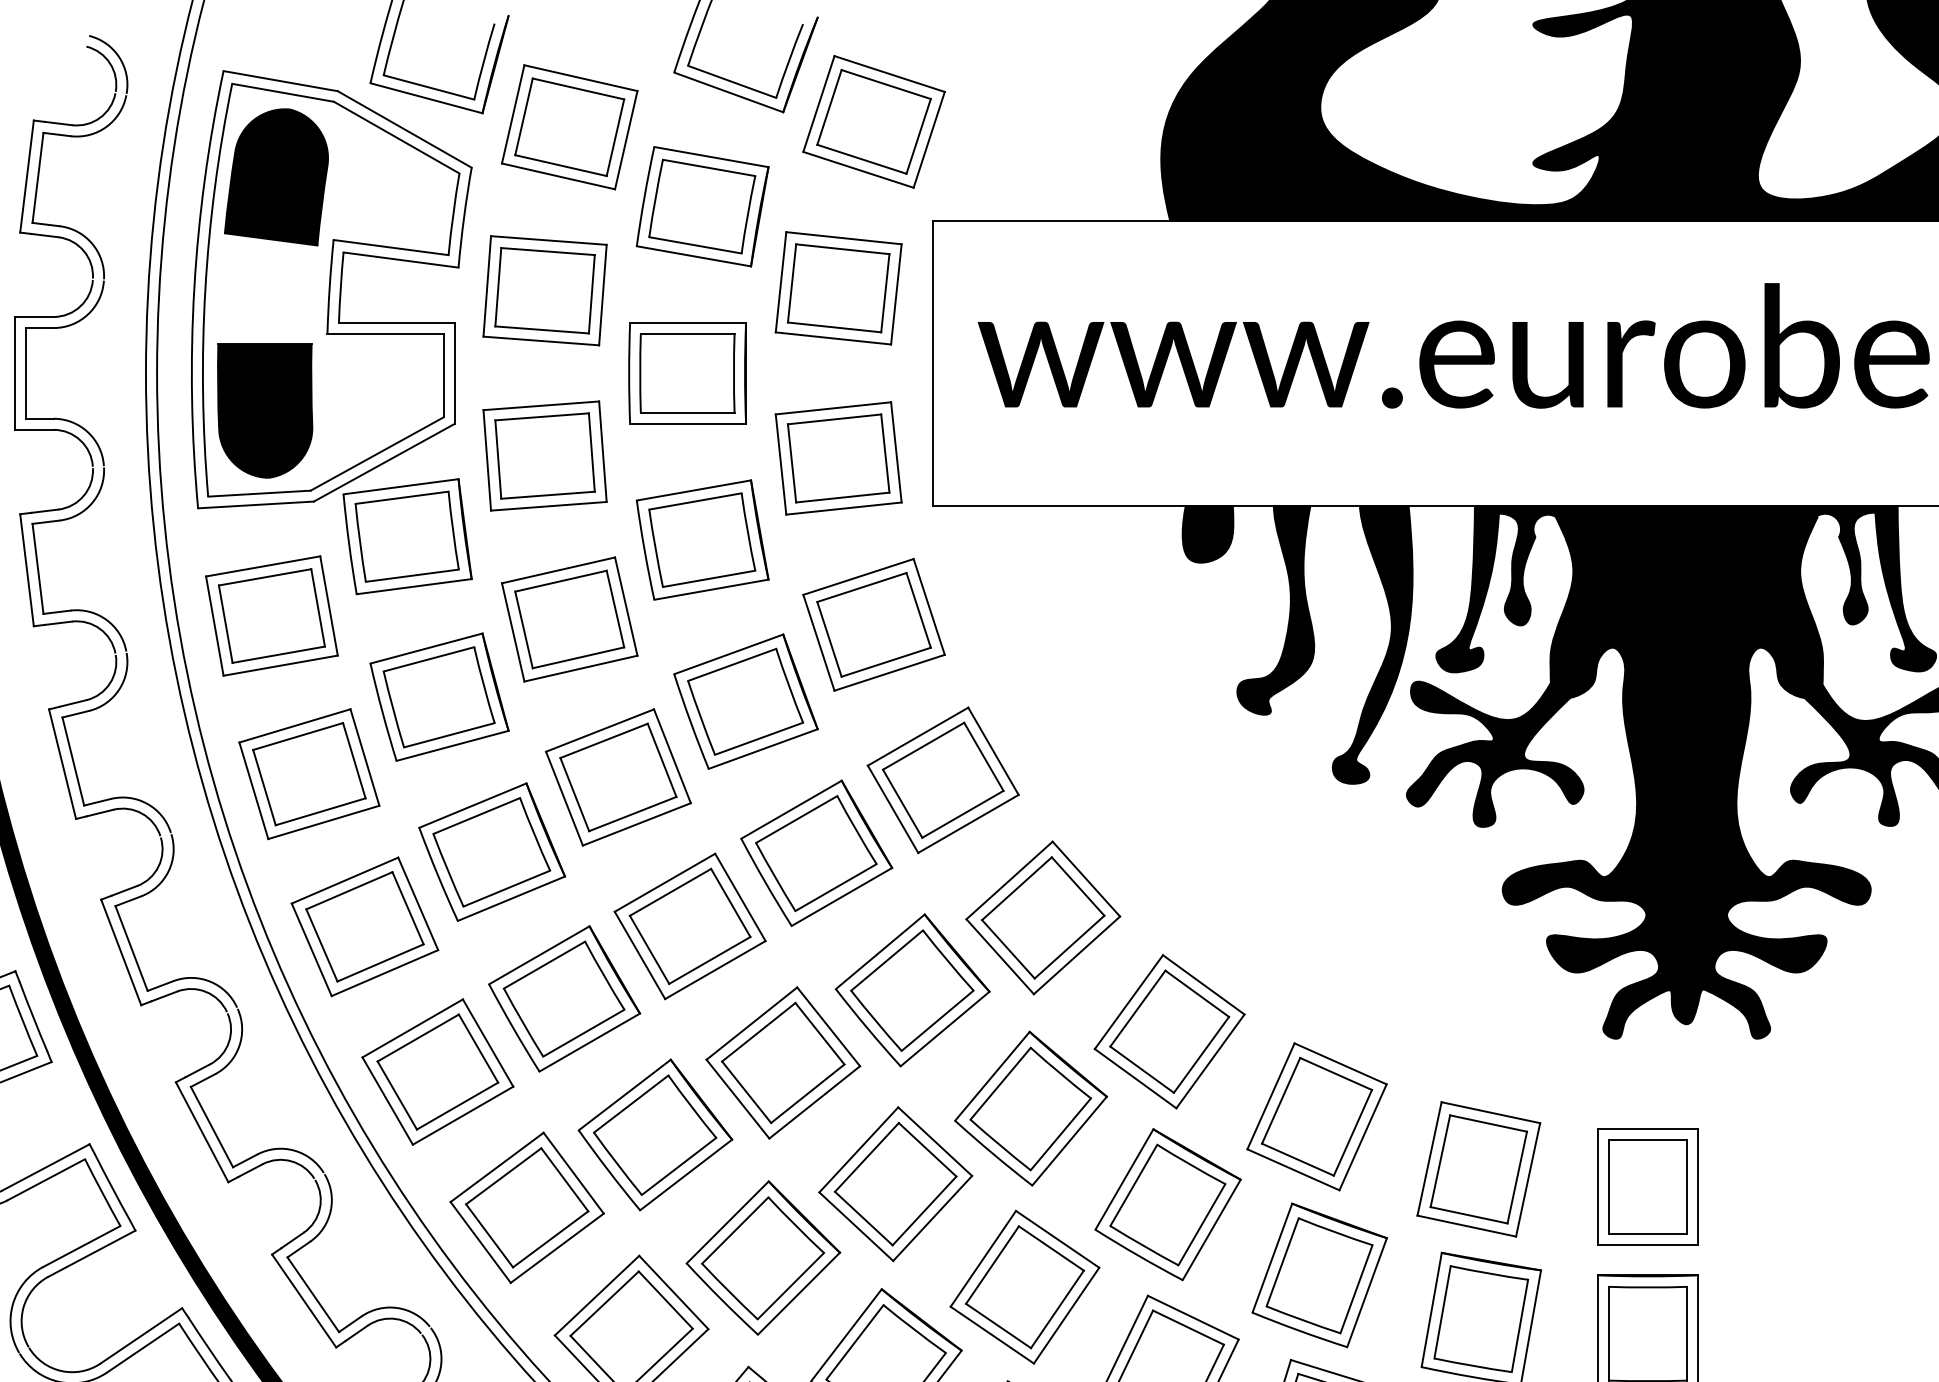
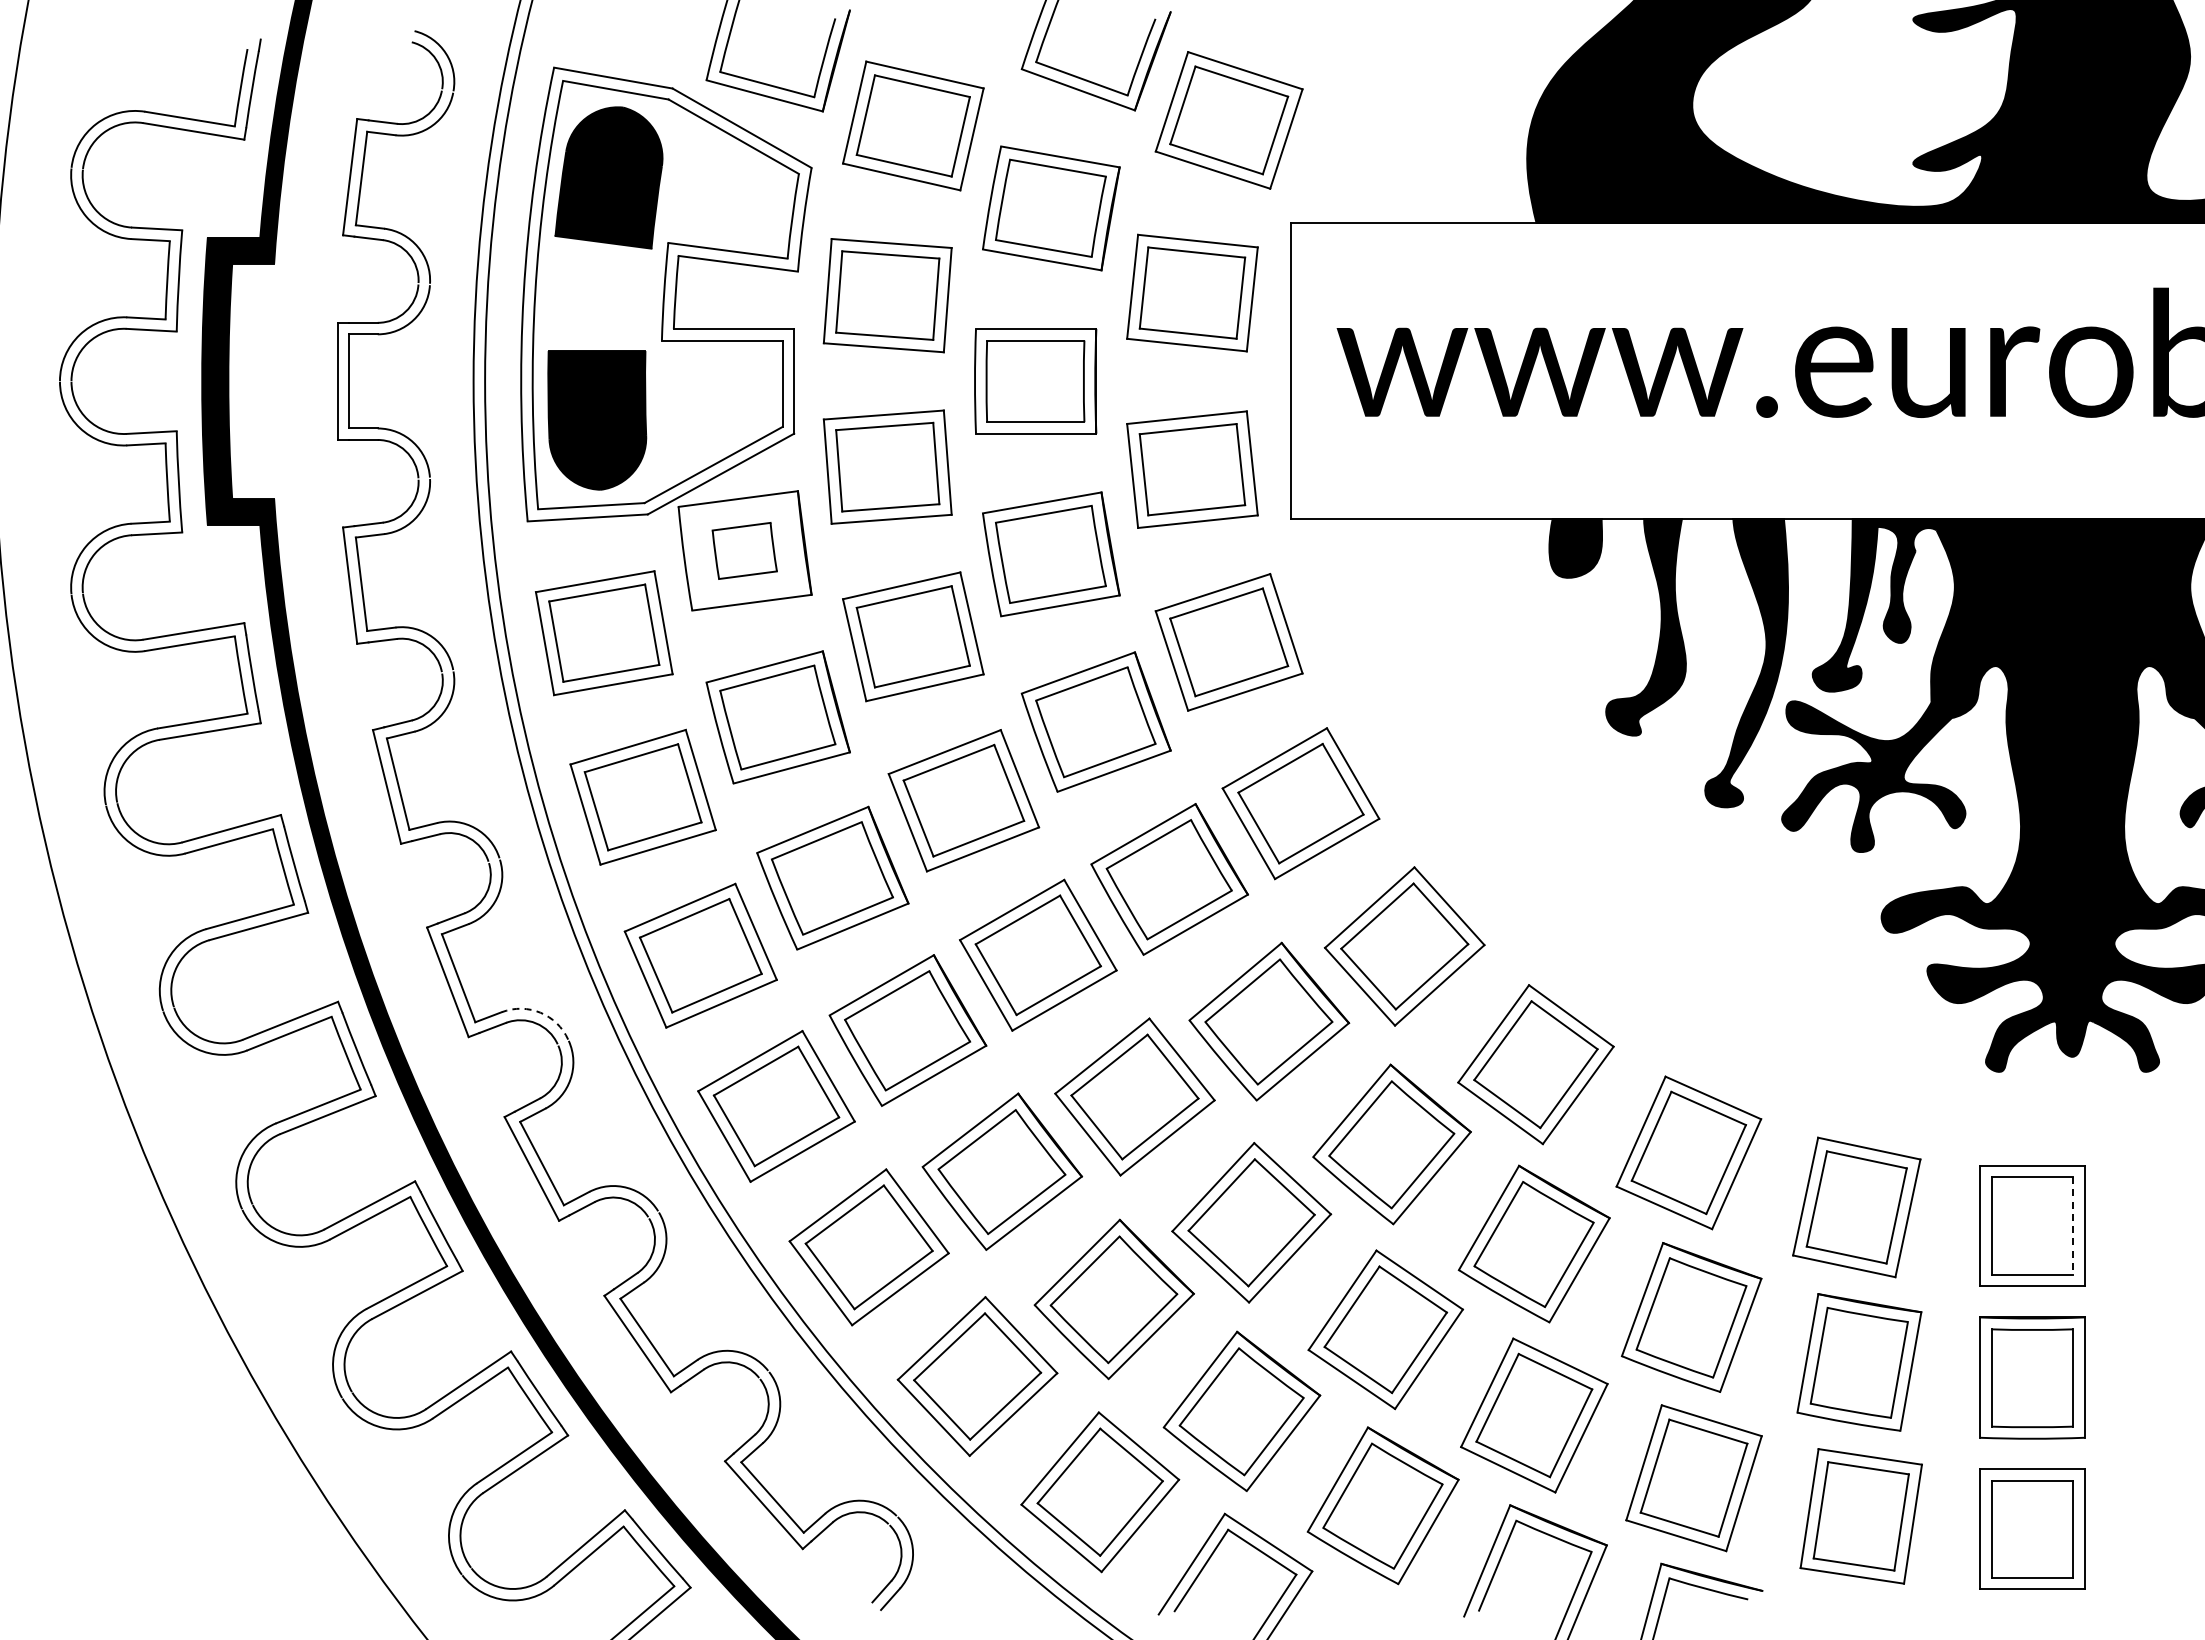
part: (407, 536) -> (744, 550), size x0.6
arc: (210, 981) -> (540, 1012), solid -> dashed
line: (1687, 1186) -> (2073, 1225), solid -> dashed

